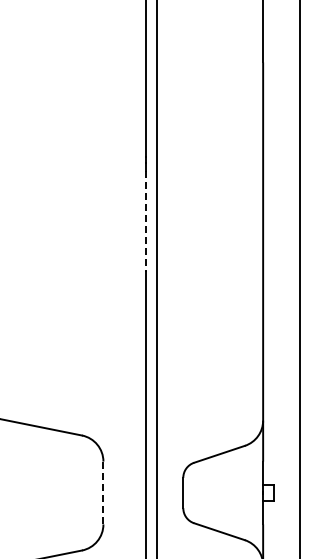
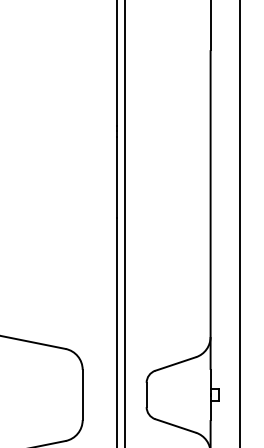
line: (146, 221) -> (117, 177), dashed -> solid
line: (103, 493) -> (82, 395), dashed -> solid

